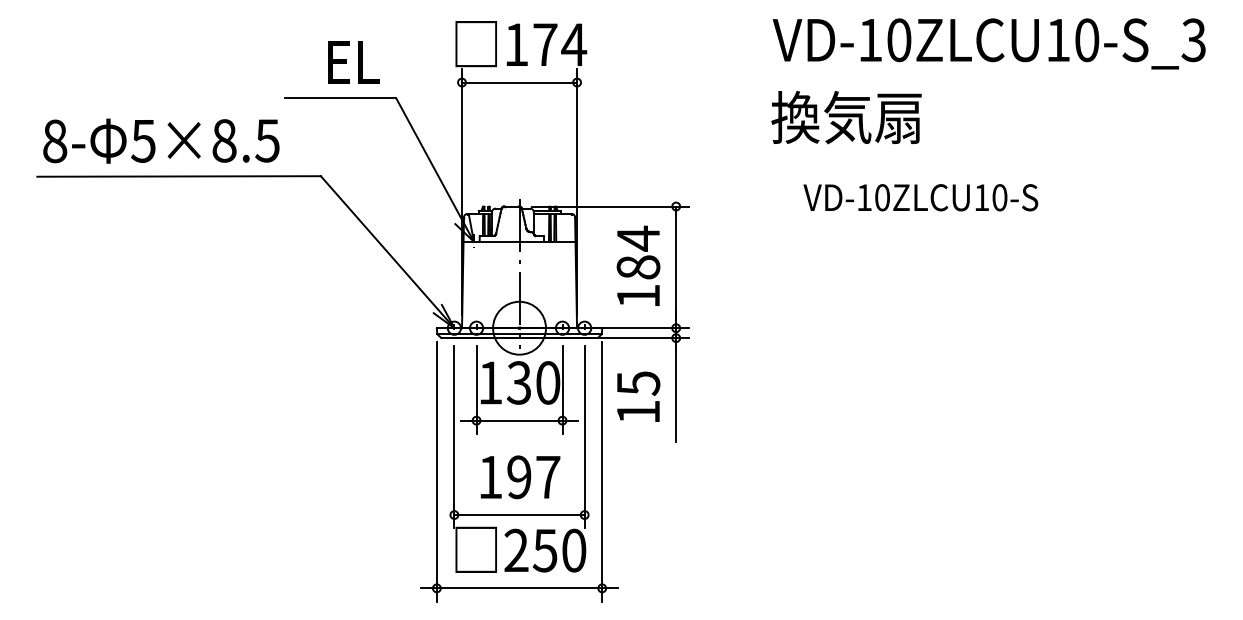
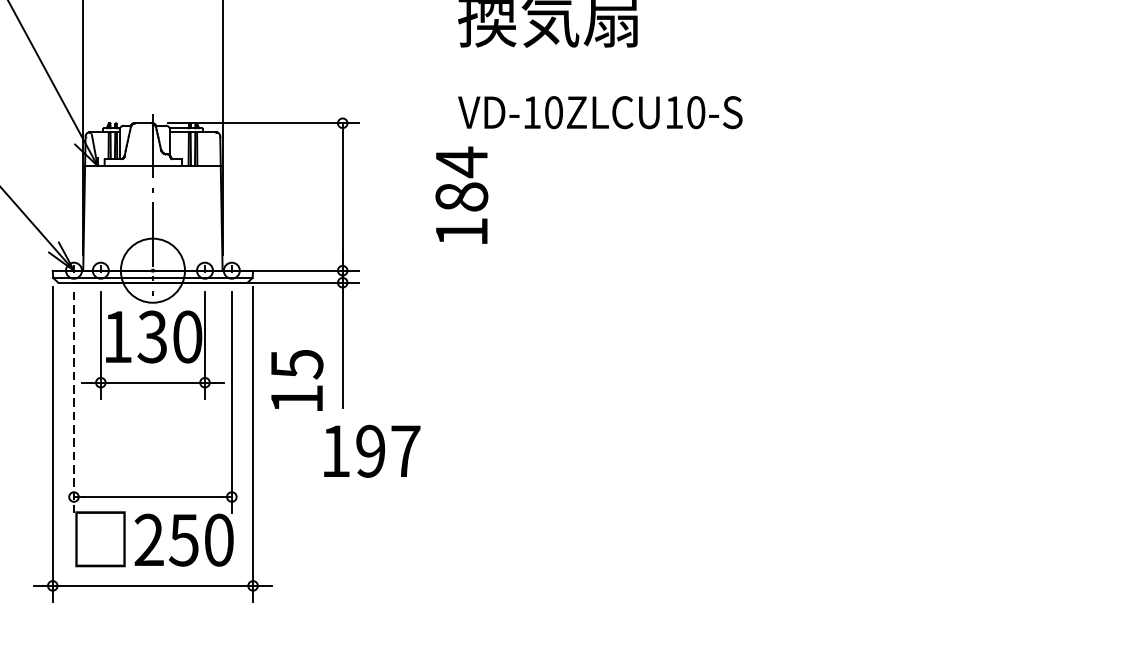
text: (920, 197) -> (599, 112), moved
text: (638, 265) -> (461, 194), moved
text: (638, 396) -> (297, 380), moved
line: (454, 437) -> (74, 403), solid -> dashed
text: (520, 477) -> (372, 451), moved

